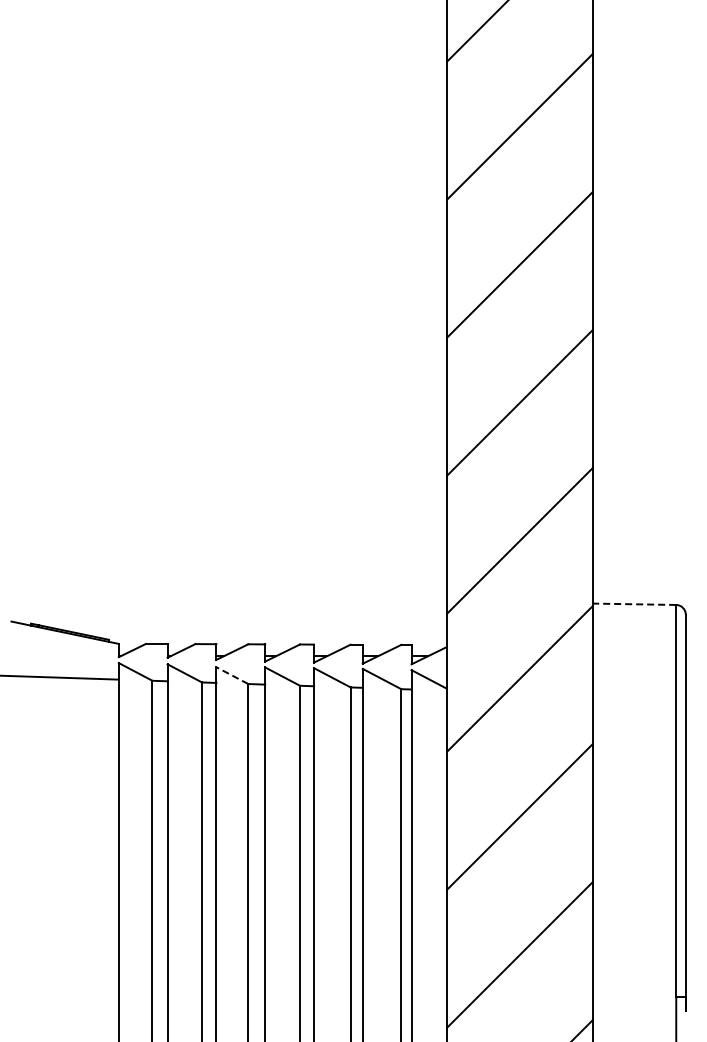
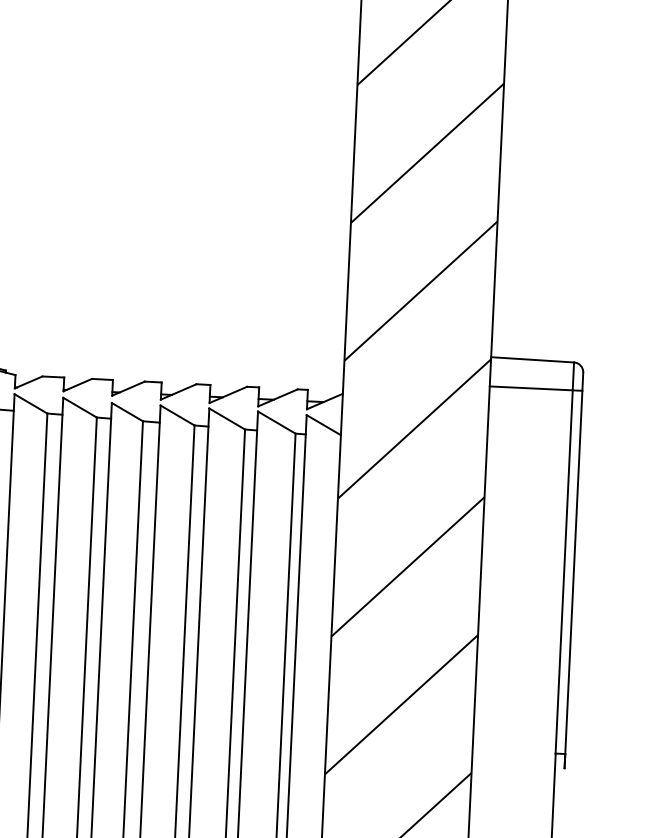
line: (634, 604) -> (532, 360), dashed -> solid
line: (639, 632) -> (536, 388), added
line: (231, 675) -> (126, 411), dashed -> solid

